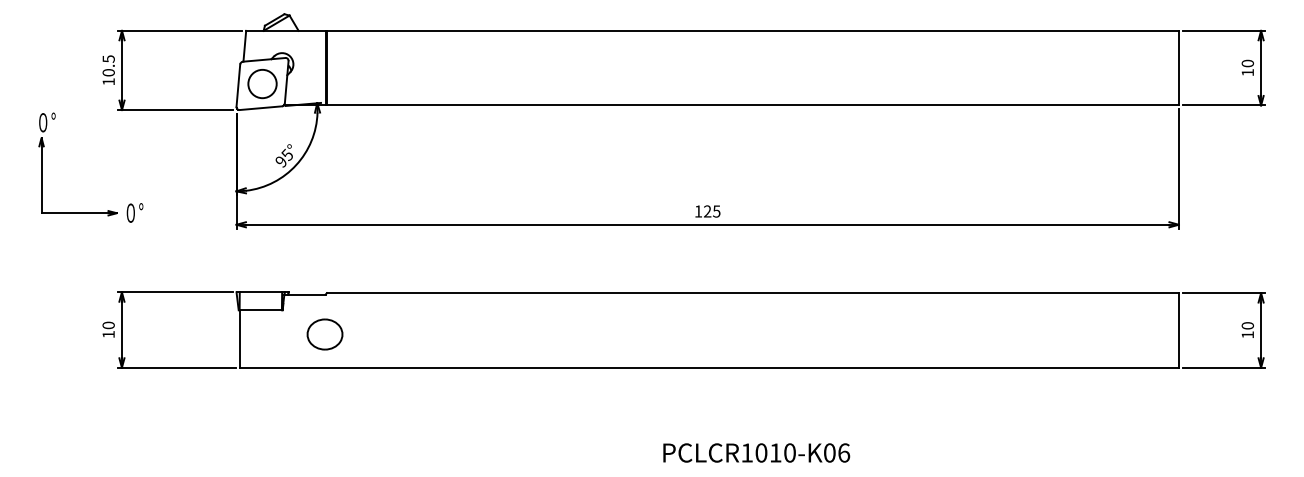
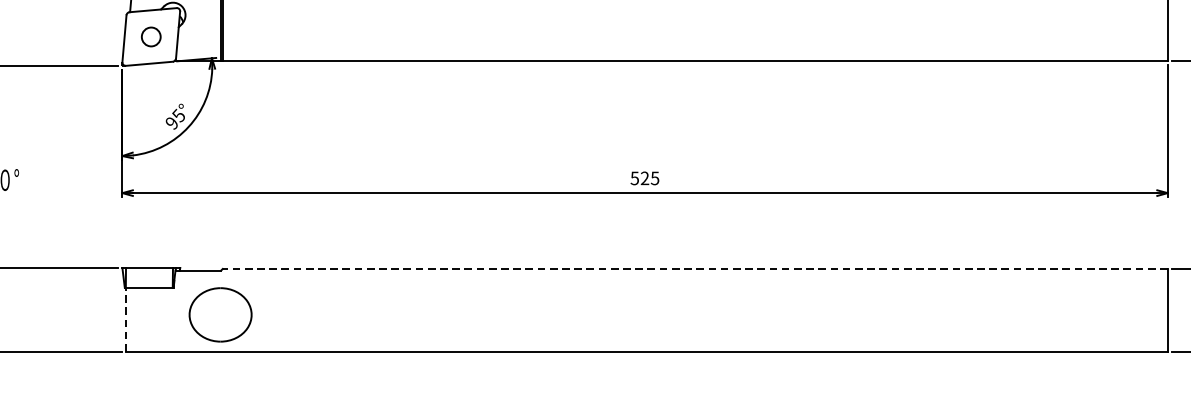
circle: (262, 83) -> (151, 36), size x0.6
text: (698, 211) -> (634, 178), 125 -> 525
line: (752, 293) -> (694, 269), solid -> dashed
part: (324, 334) -> (220, 314), size x1.6
line: (239, 338) -> (125, 319), solid -> dashed

